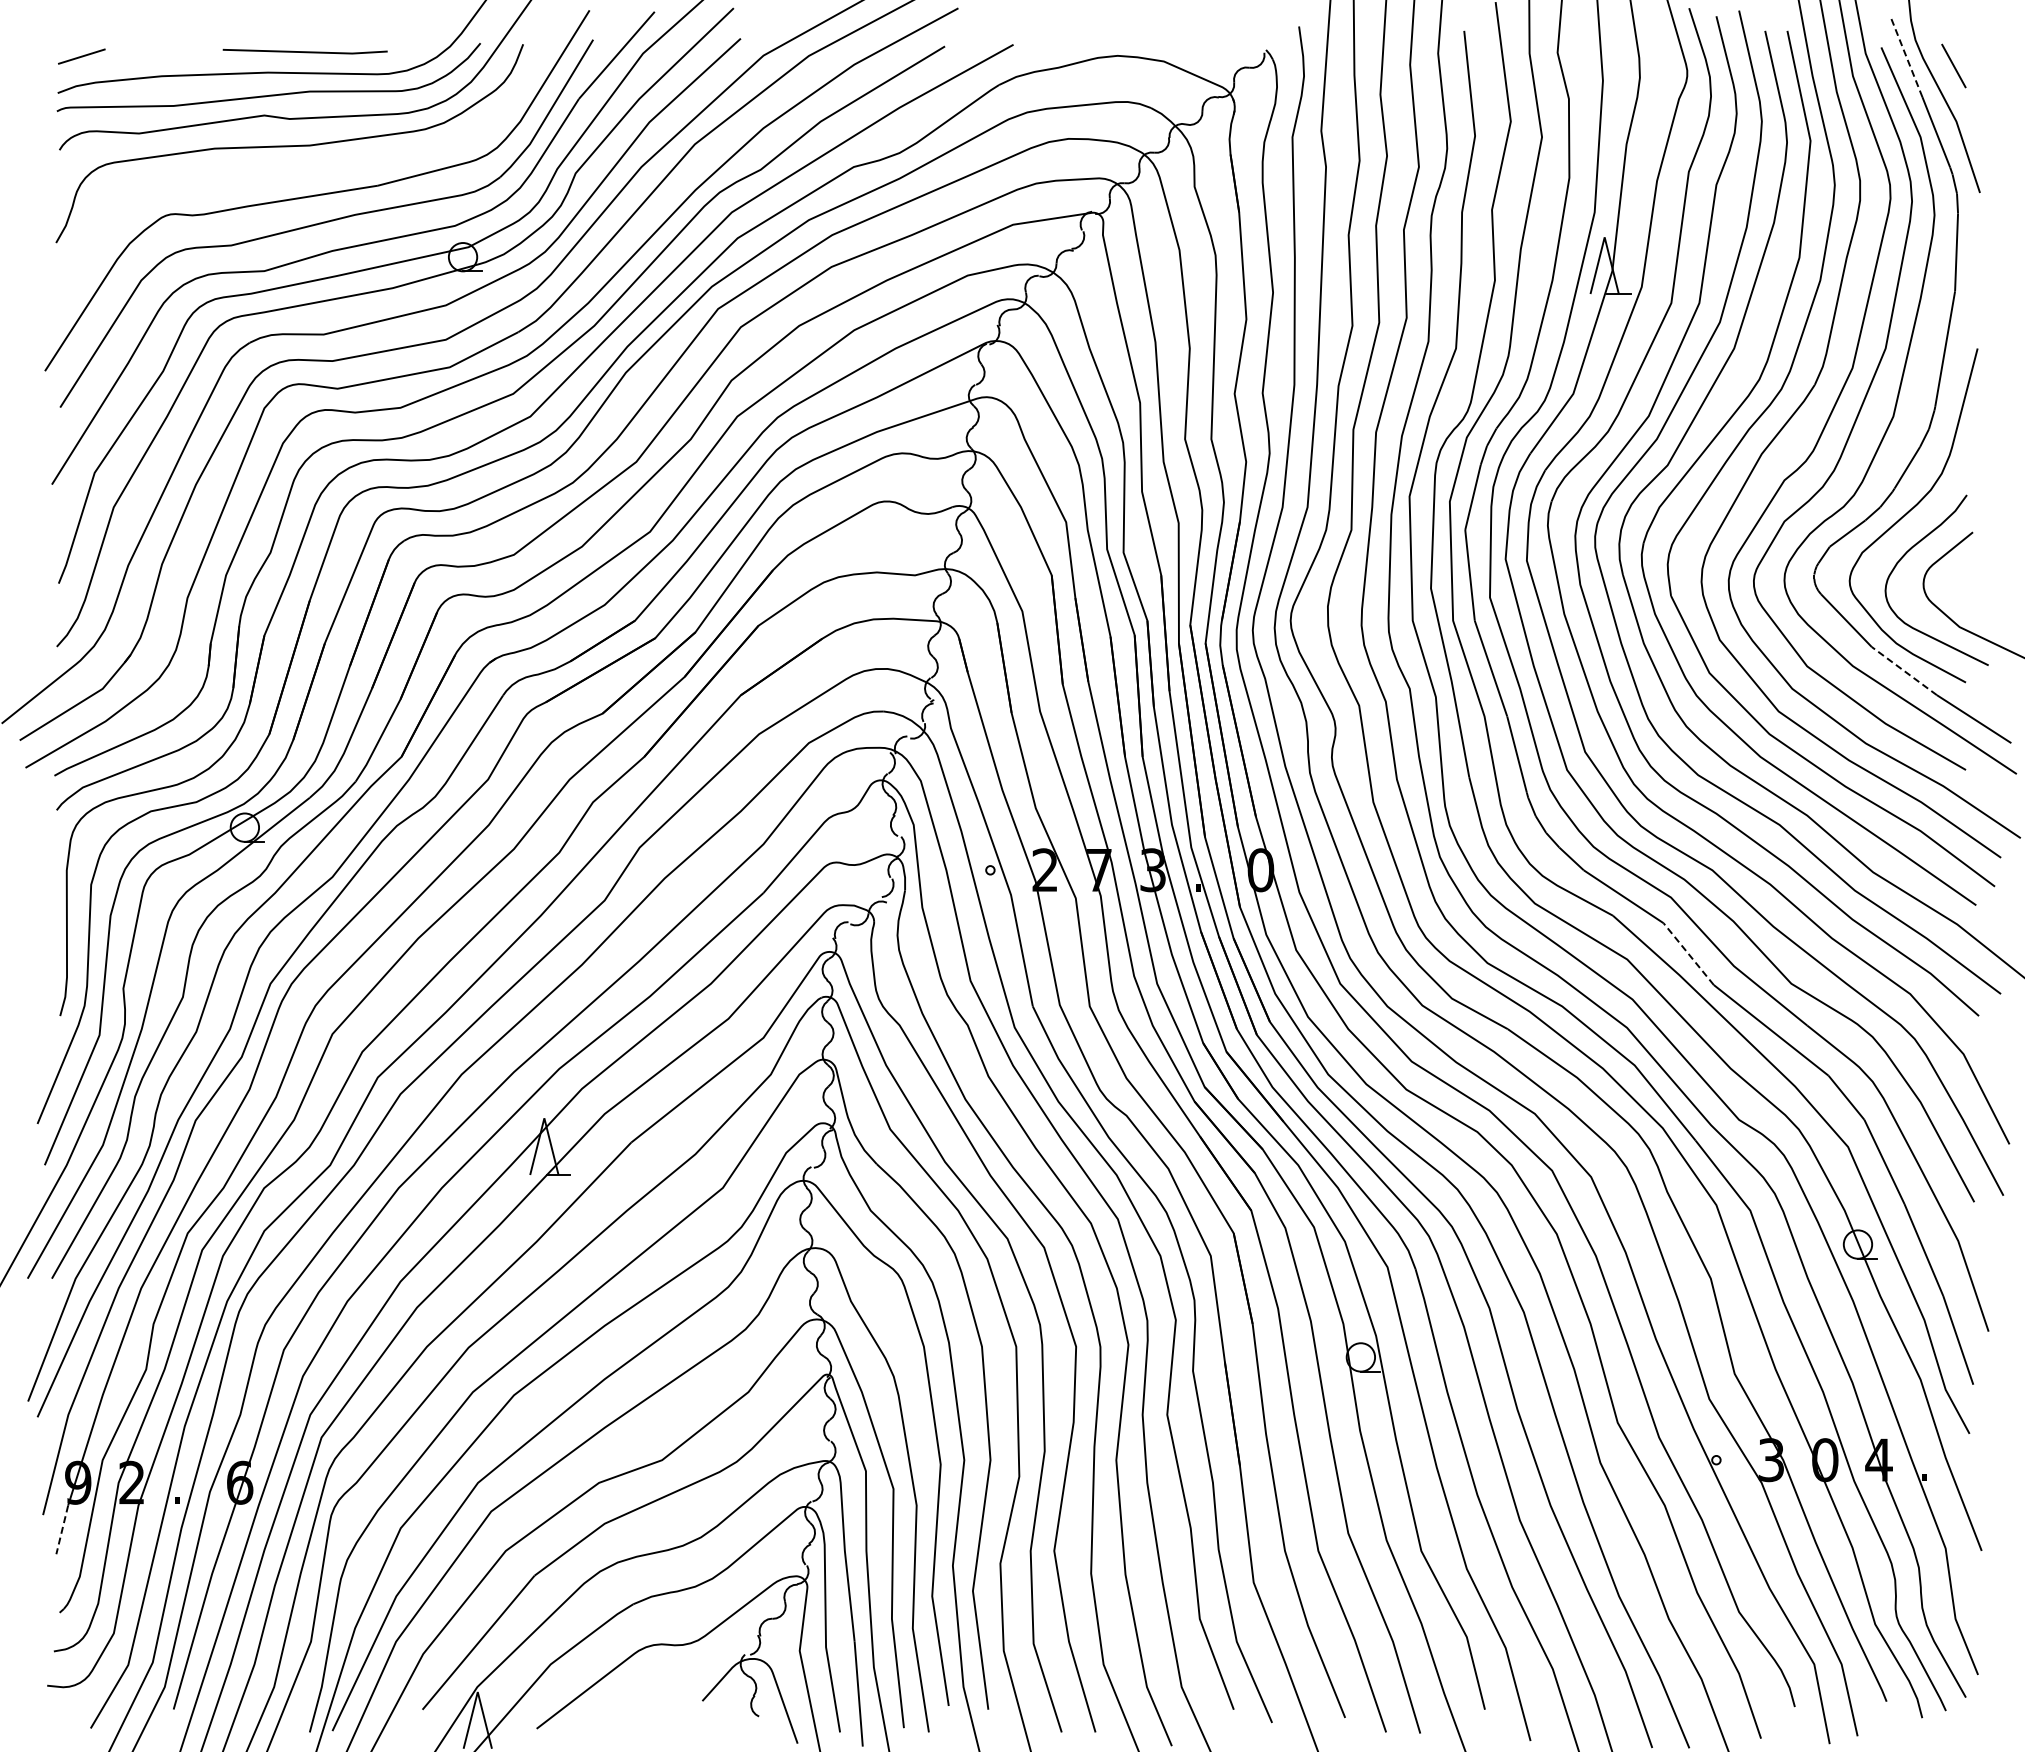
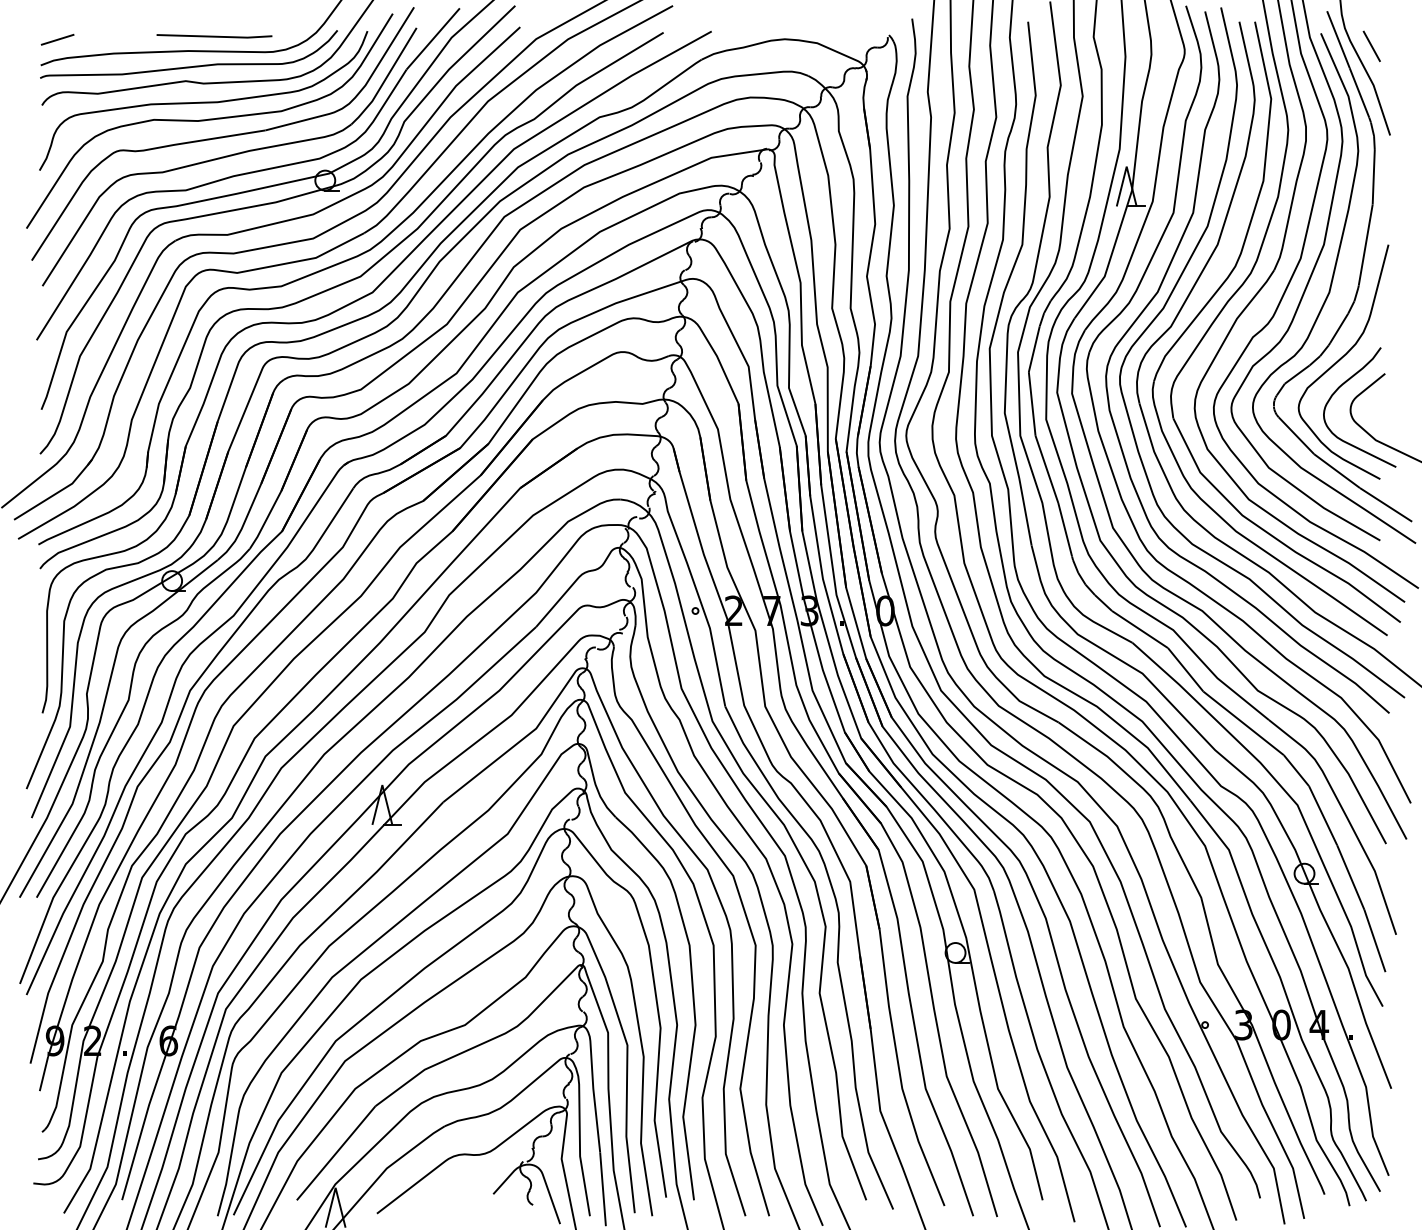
line: (1906, 56) -> (1338, 39), dashed -> solid
curve: (298, 171) -> (209, 120), added
line: (1904, 671) -> (1337, 471), dashed -> solid
line: (1688, 954) -> (1185, 670), dashed -> solid
line: (62, 1530) -> (44, 1074), dashed -> solid

